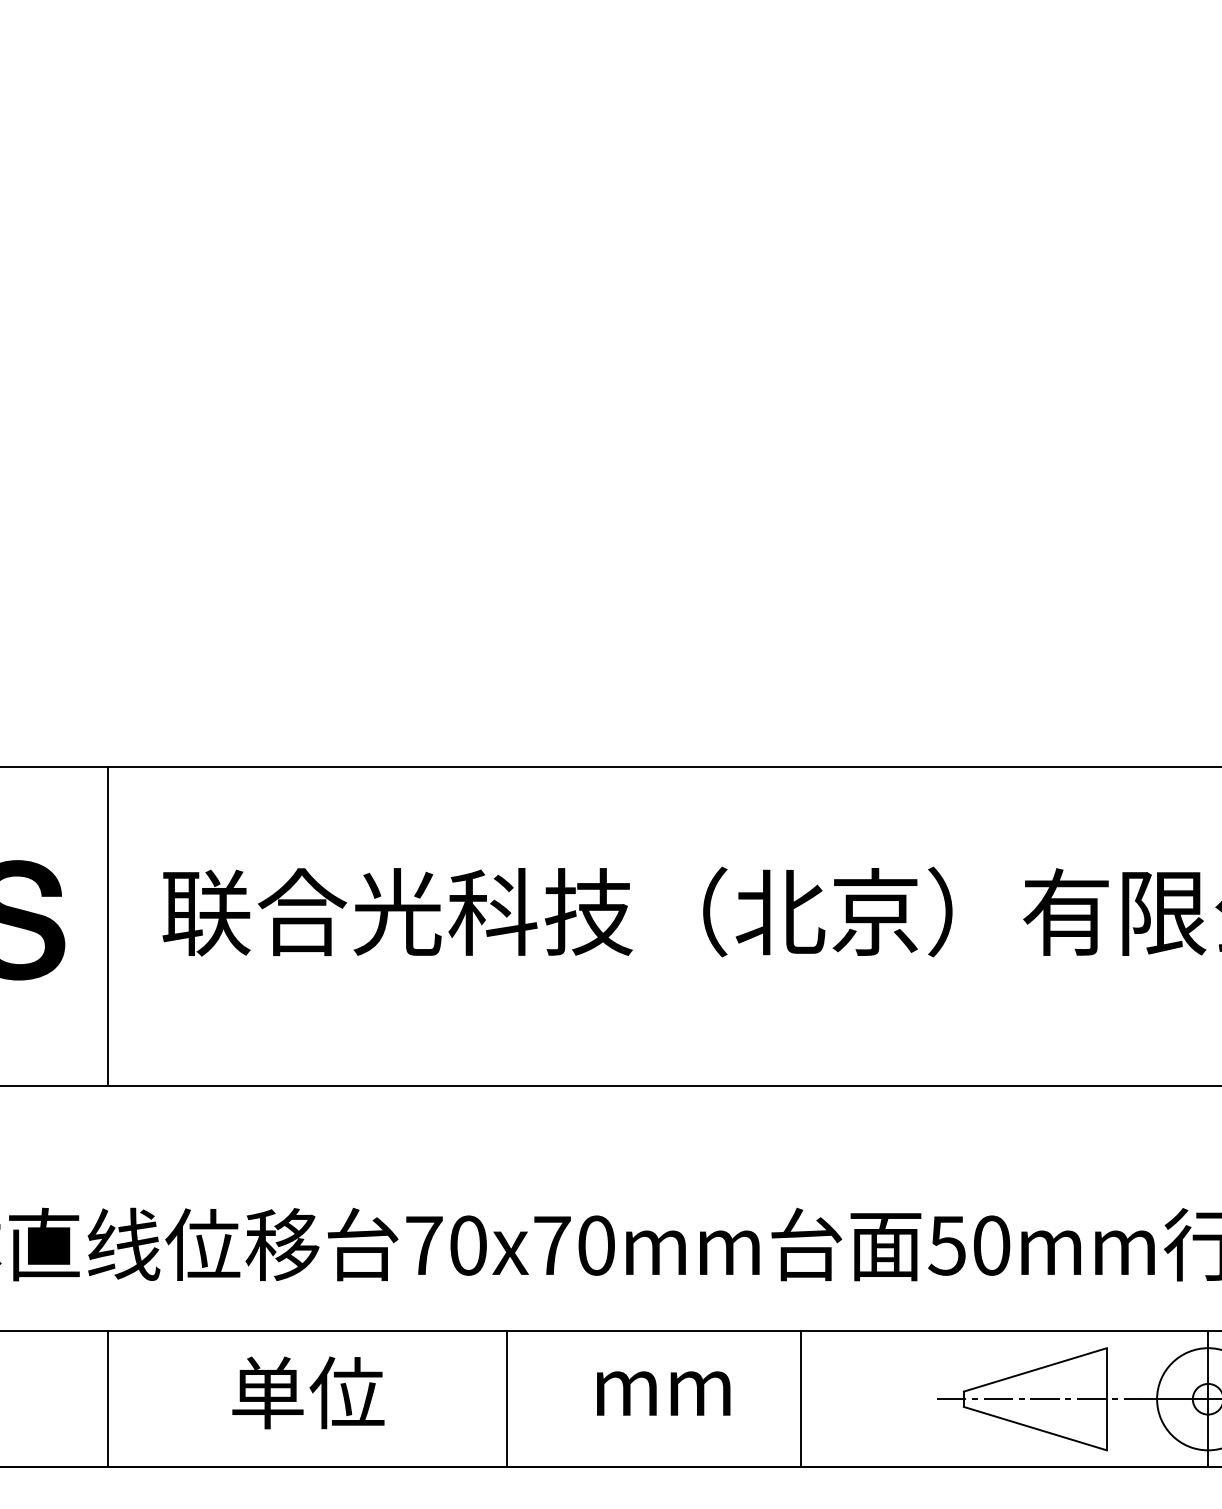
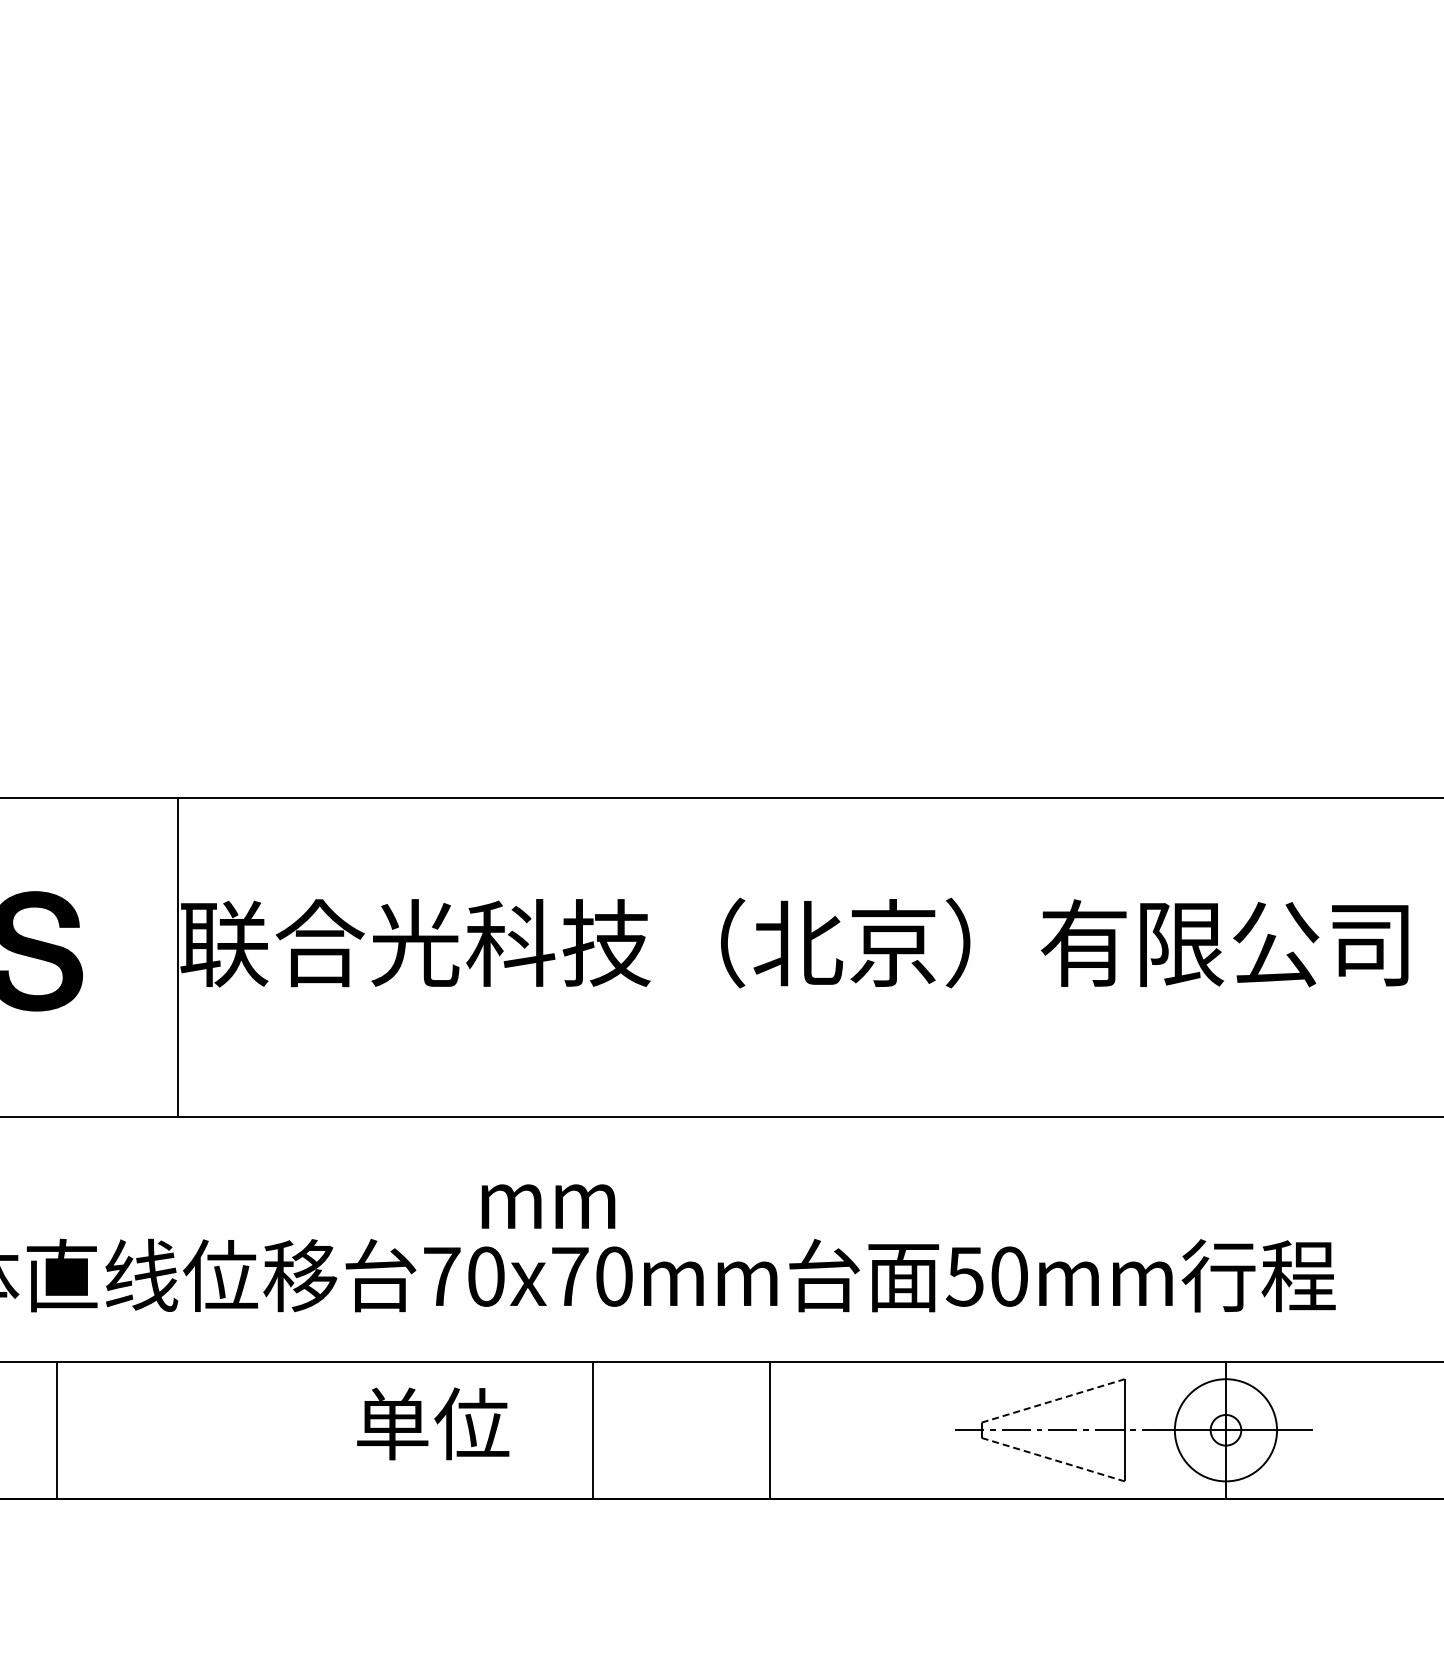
line: (107, 924) -> (177, 955), moved
line: (1035, 1369) -> (1053, 1400), solid -> dashed
text: (308, 1392) -> (433, 1423), moved
text: (663, 1393) -> (548, 1206), moved
line: (107, 1399) -> (56, 1430), moved
line: (506, 1399) -> (592, 1430), moved
line: (800, 1399) -> (770, 1430), moved
line: (1035, 1428) -> (1053, 1459), solid -> dashed

